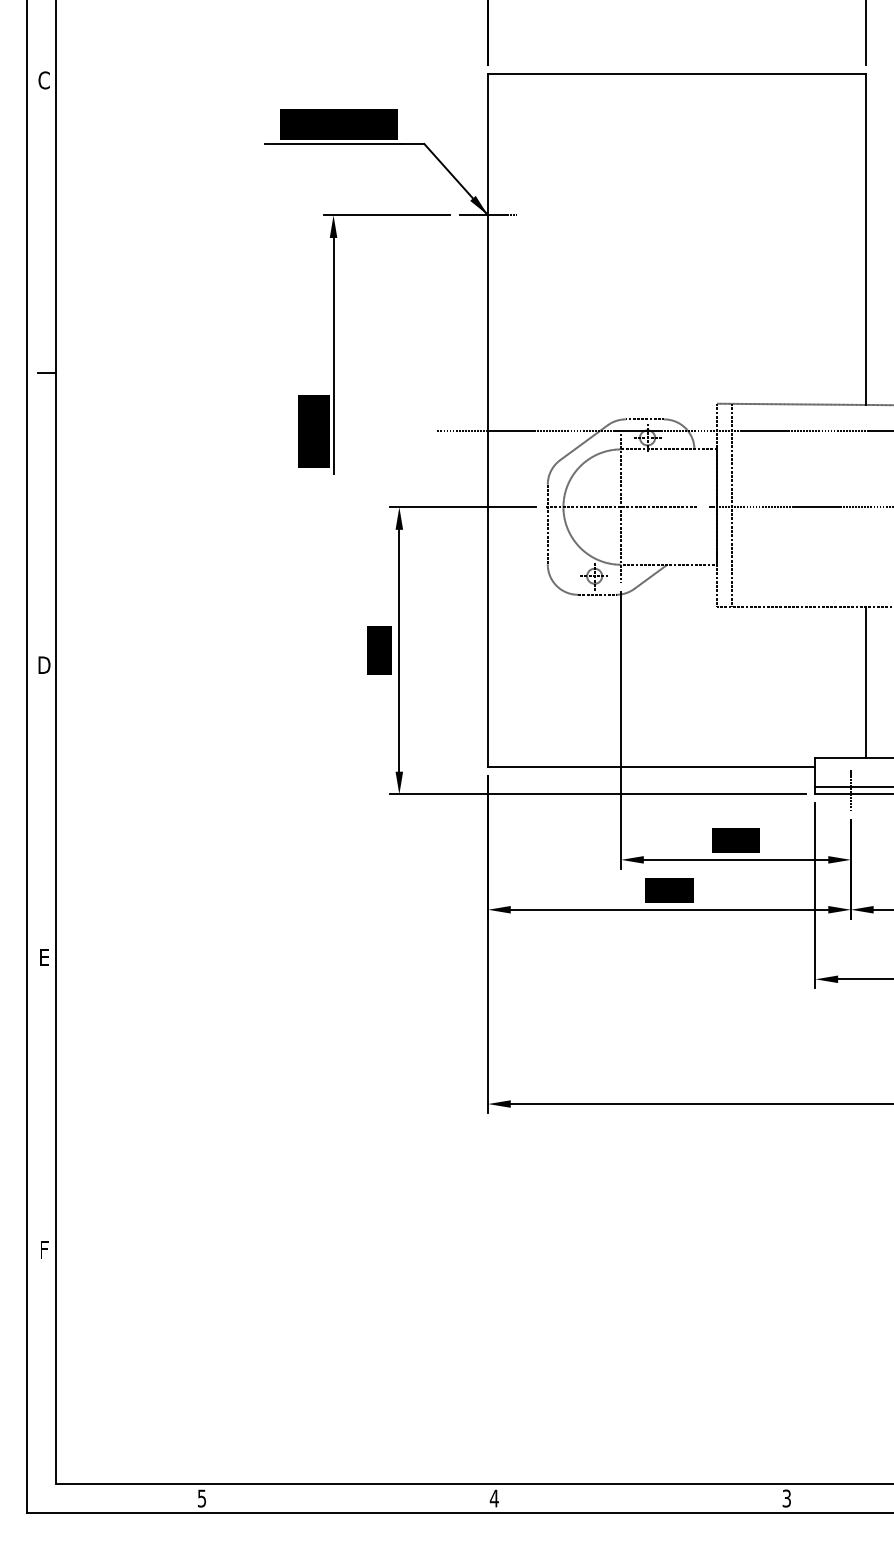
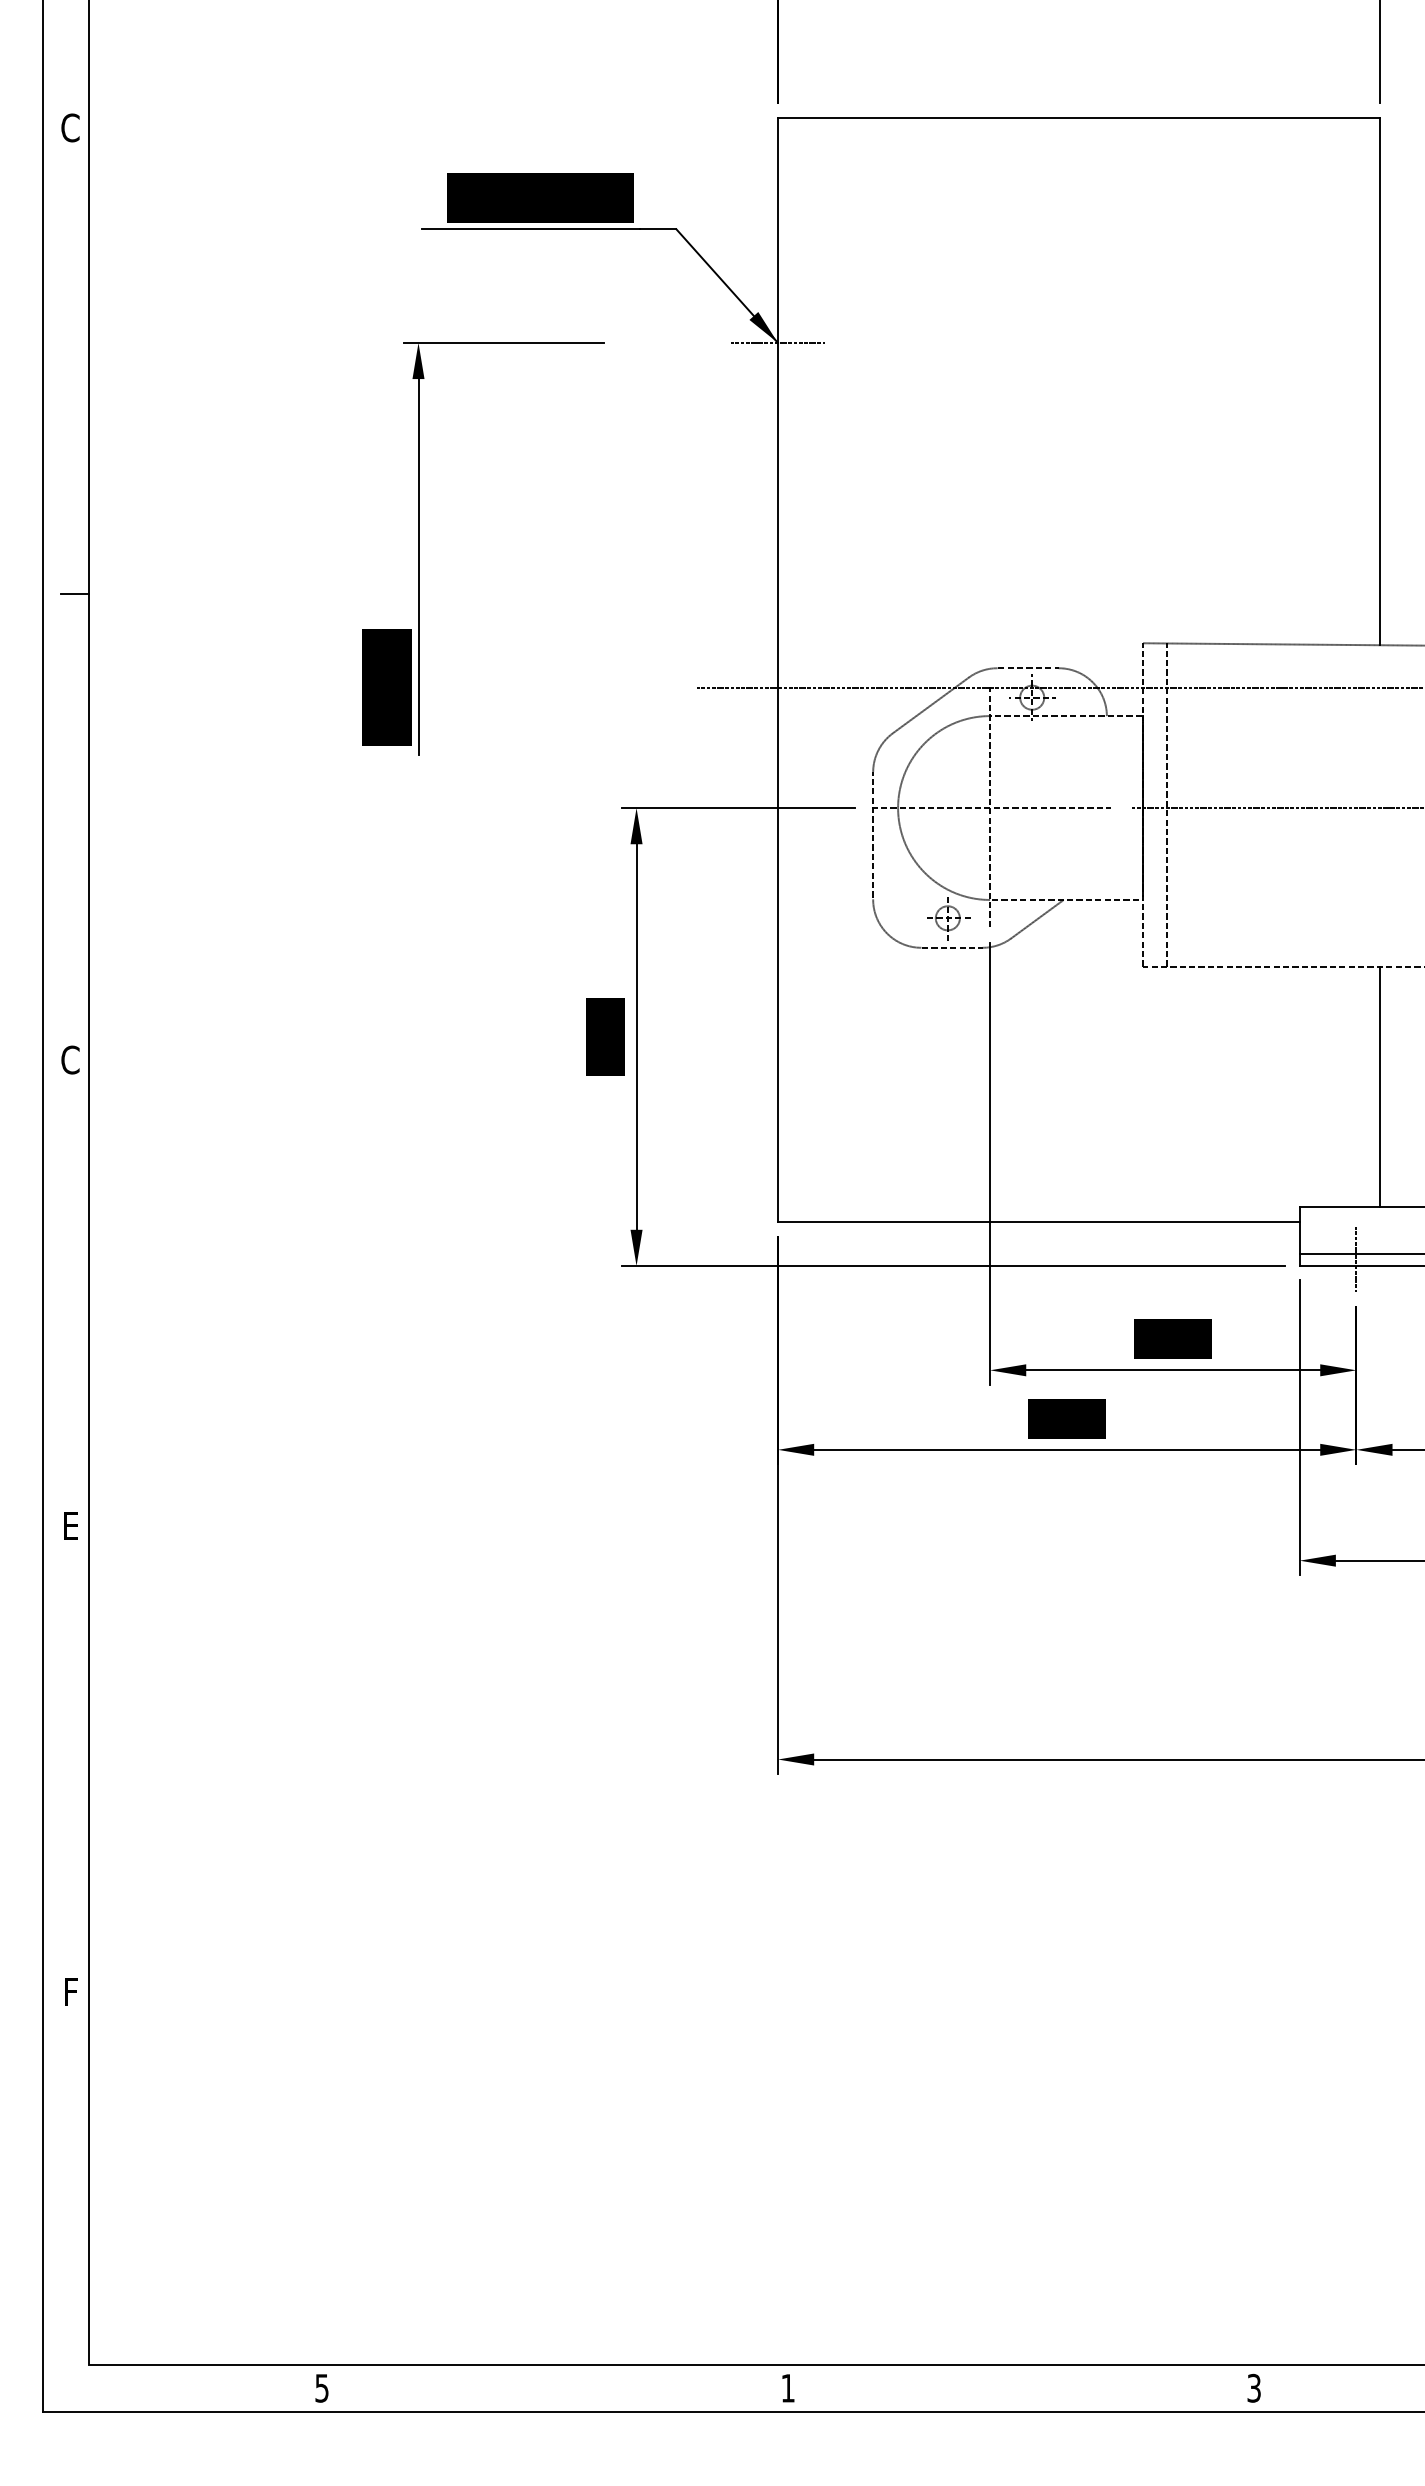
part: (334, 344) -> (420, 548), moved
text: (44, 665) -> (70, 1060), D -> C
text: (493, 1498) -> (786, 2388), 4 -> 1

